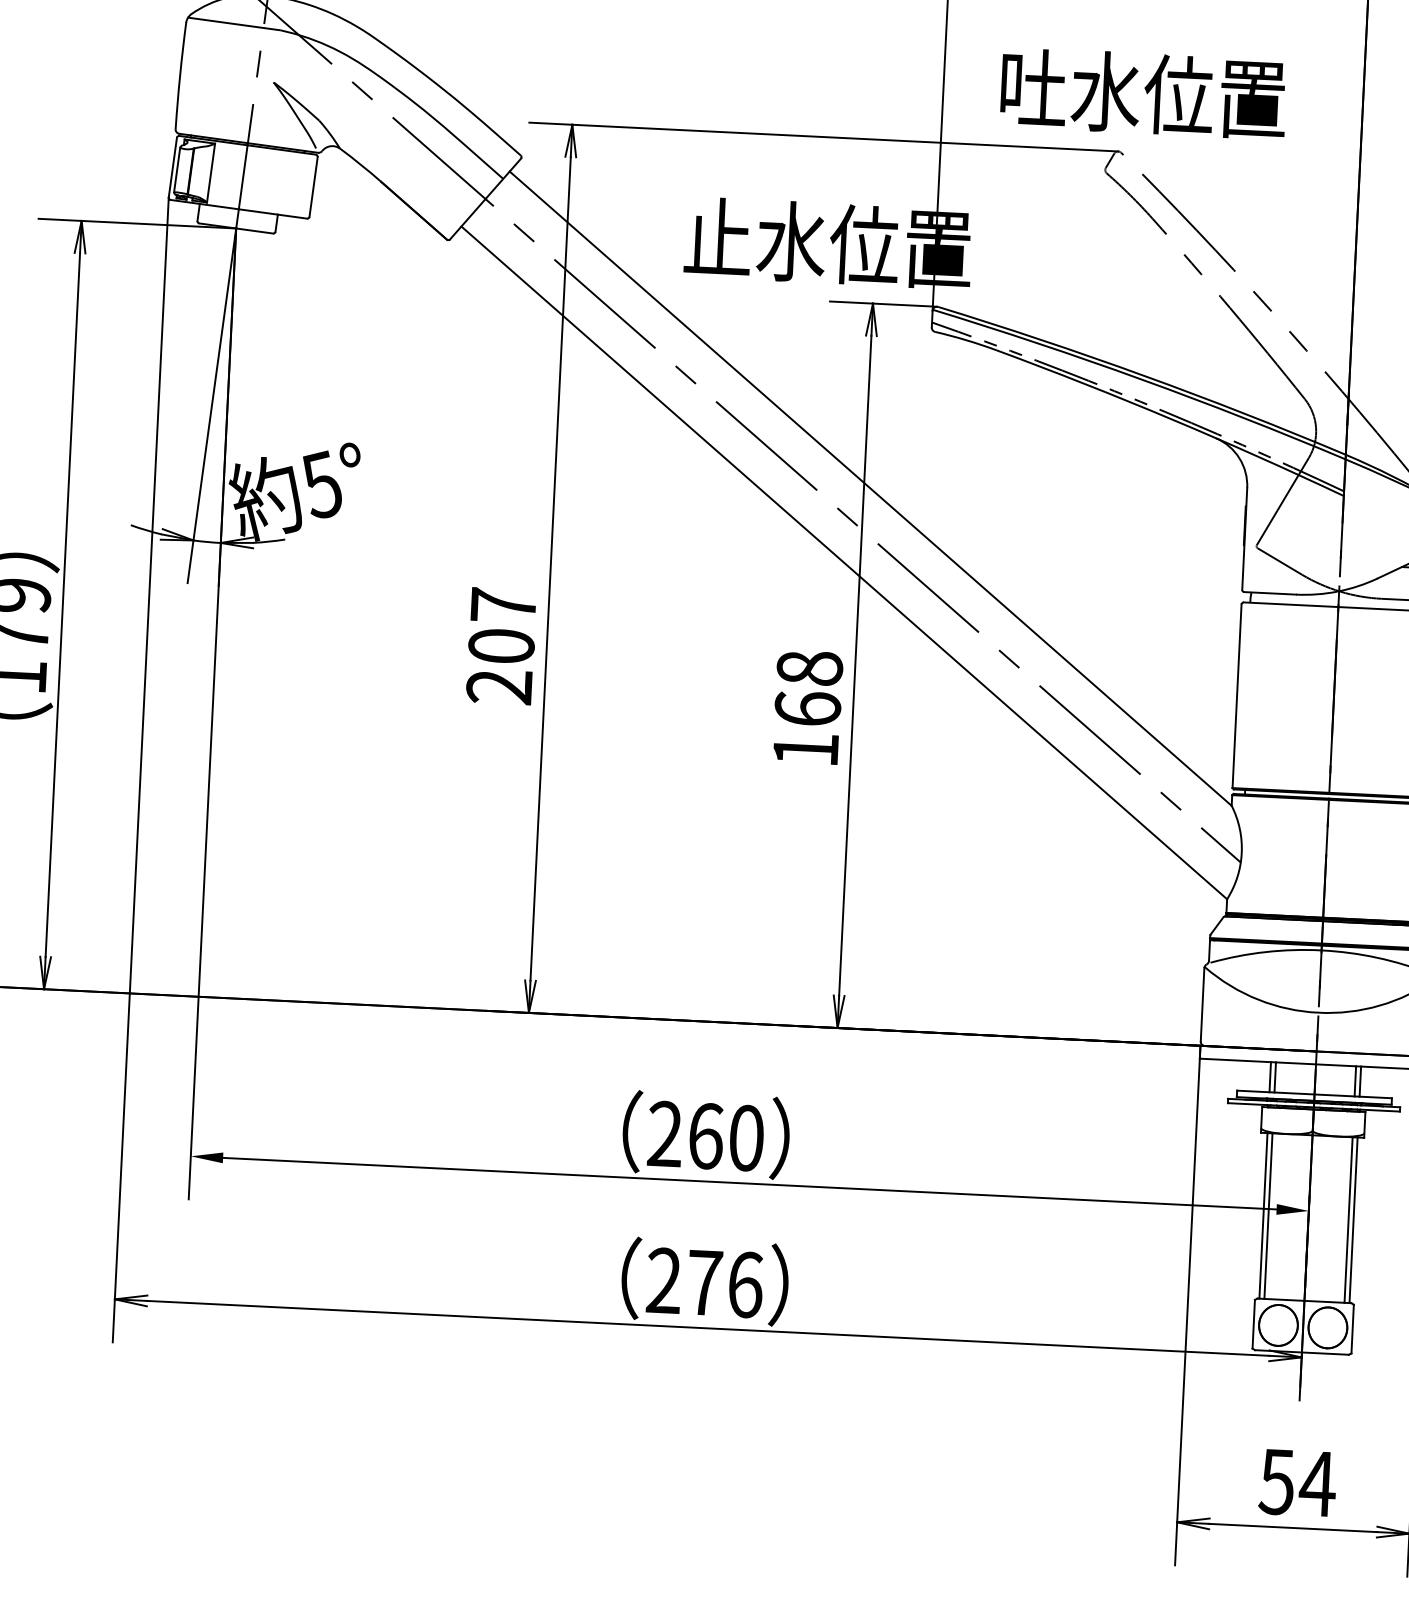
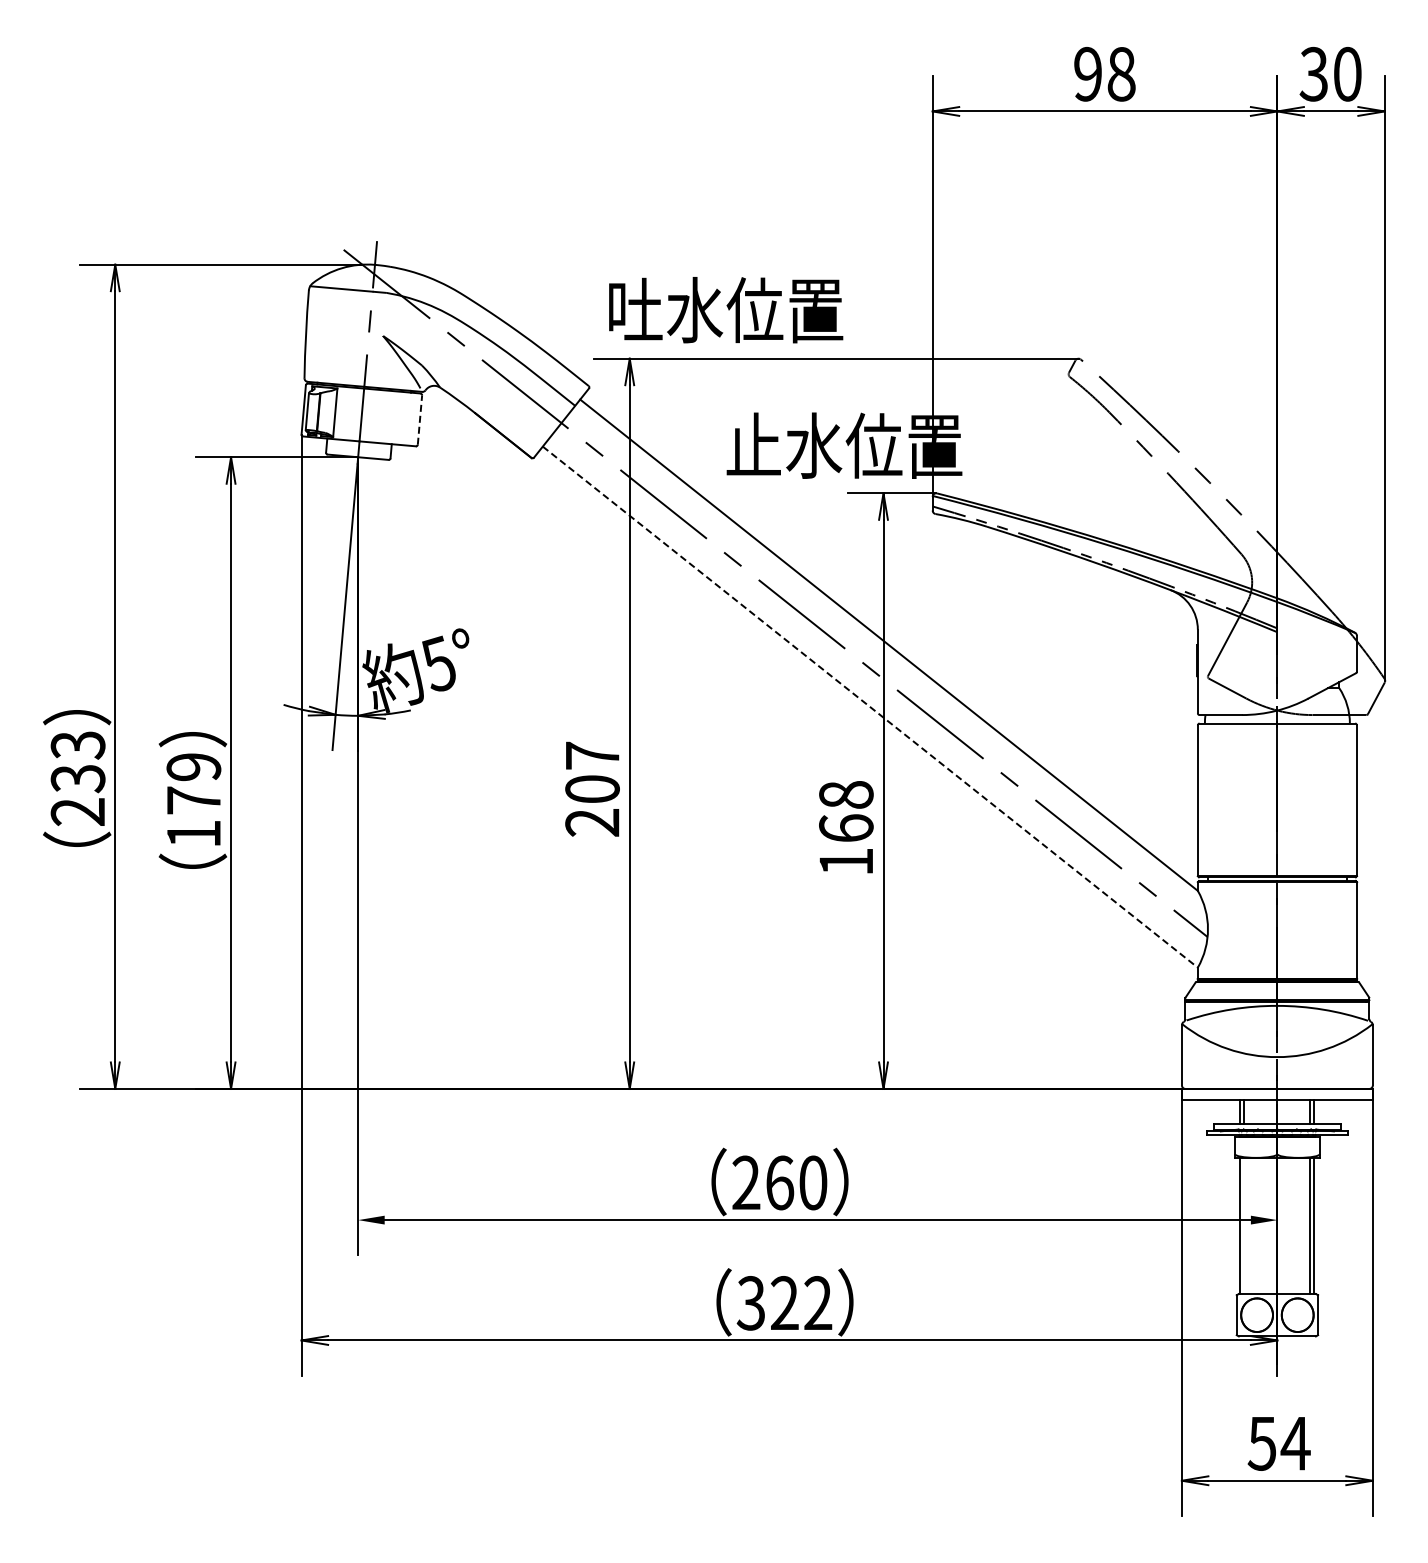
text: (1144, 93) -> (726, 310), moved
line: (312, 187) -> (419, 420), solid -> dashed
line: (844, 563) -> (870, 707), solid -> dashed
line: (1268, 1215) -> (1244, 1225), removed
text: (704, 1283) -> (784, 1303), 276 -> 322

